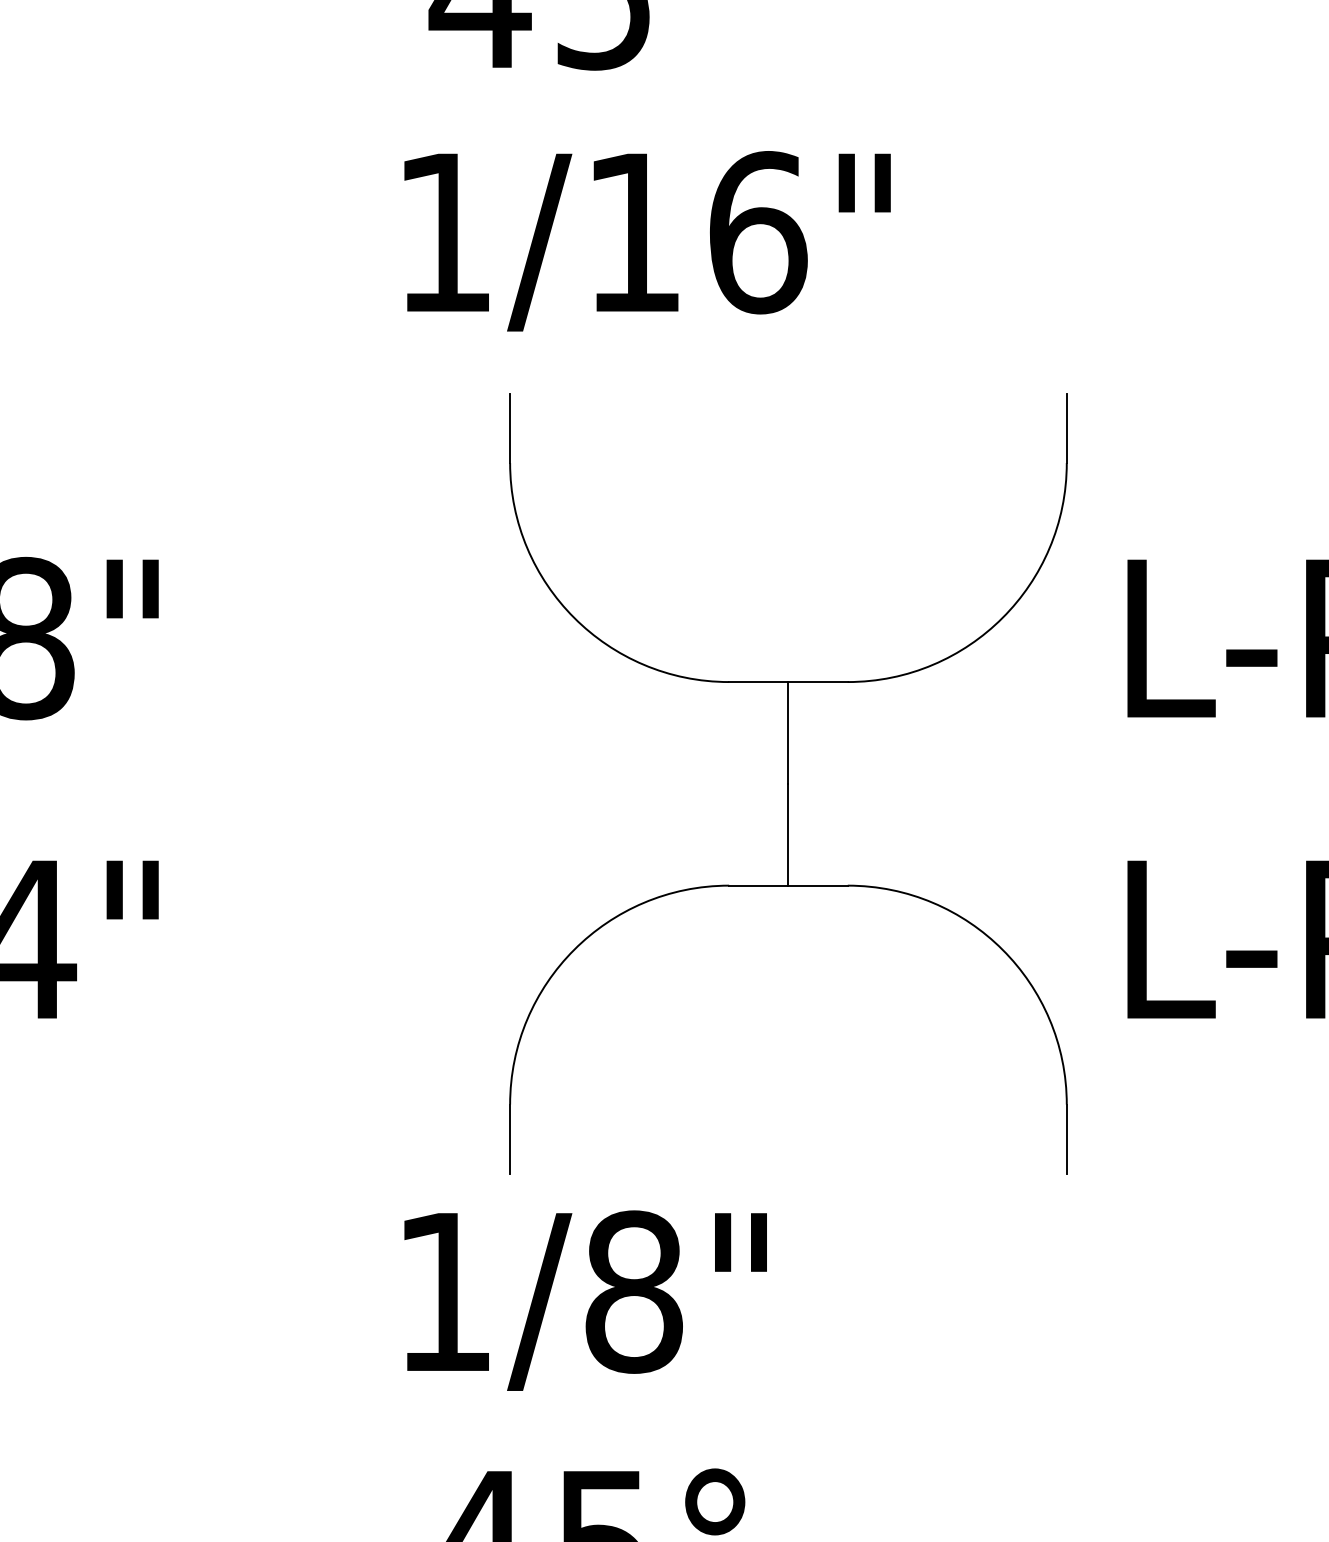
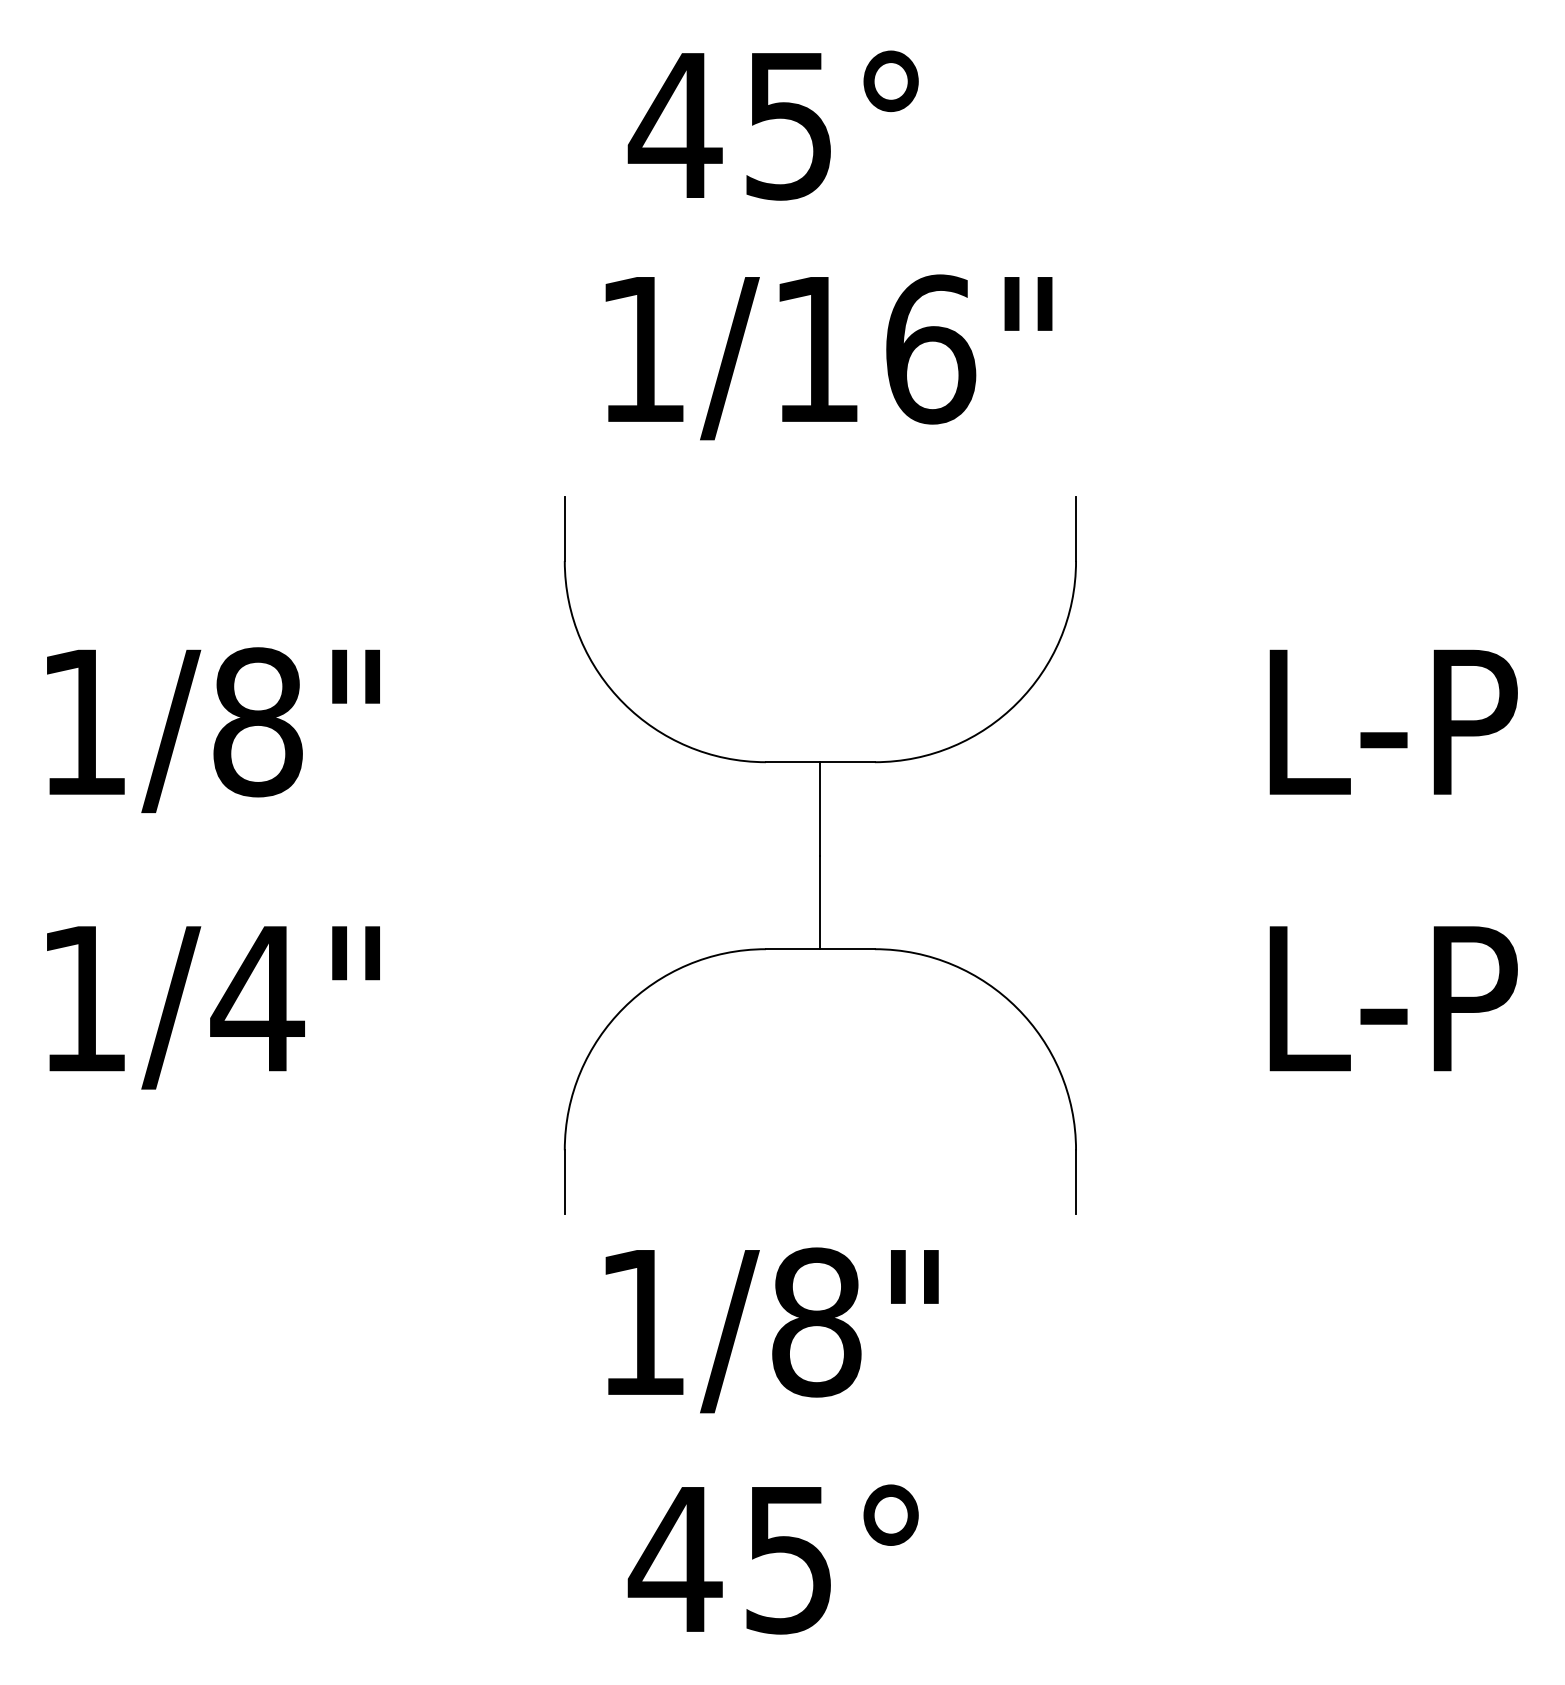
part: (787, 783) -> (819, 855), moved

